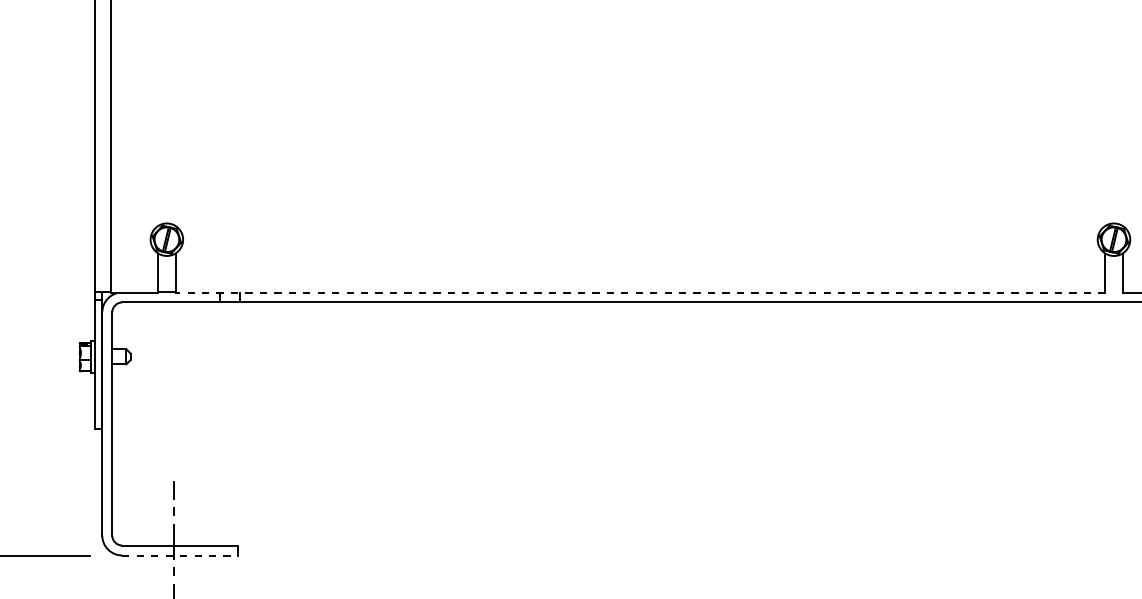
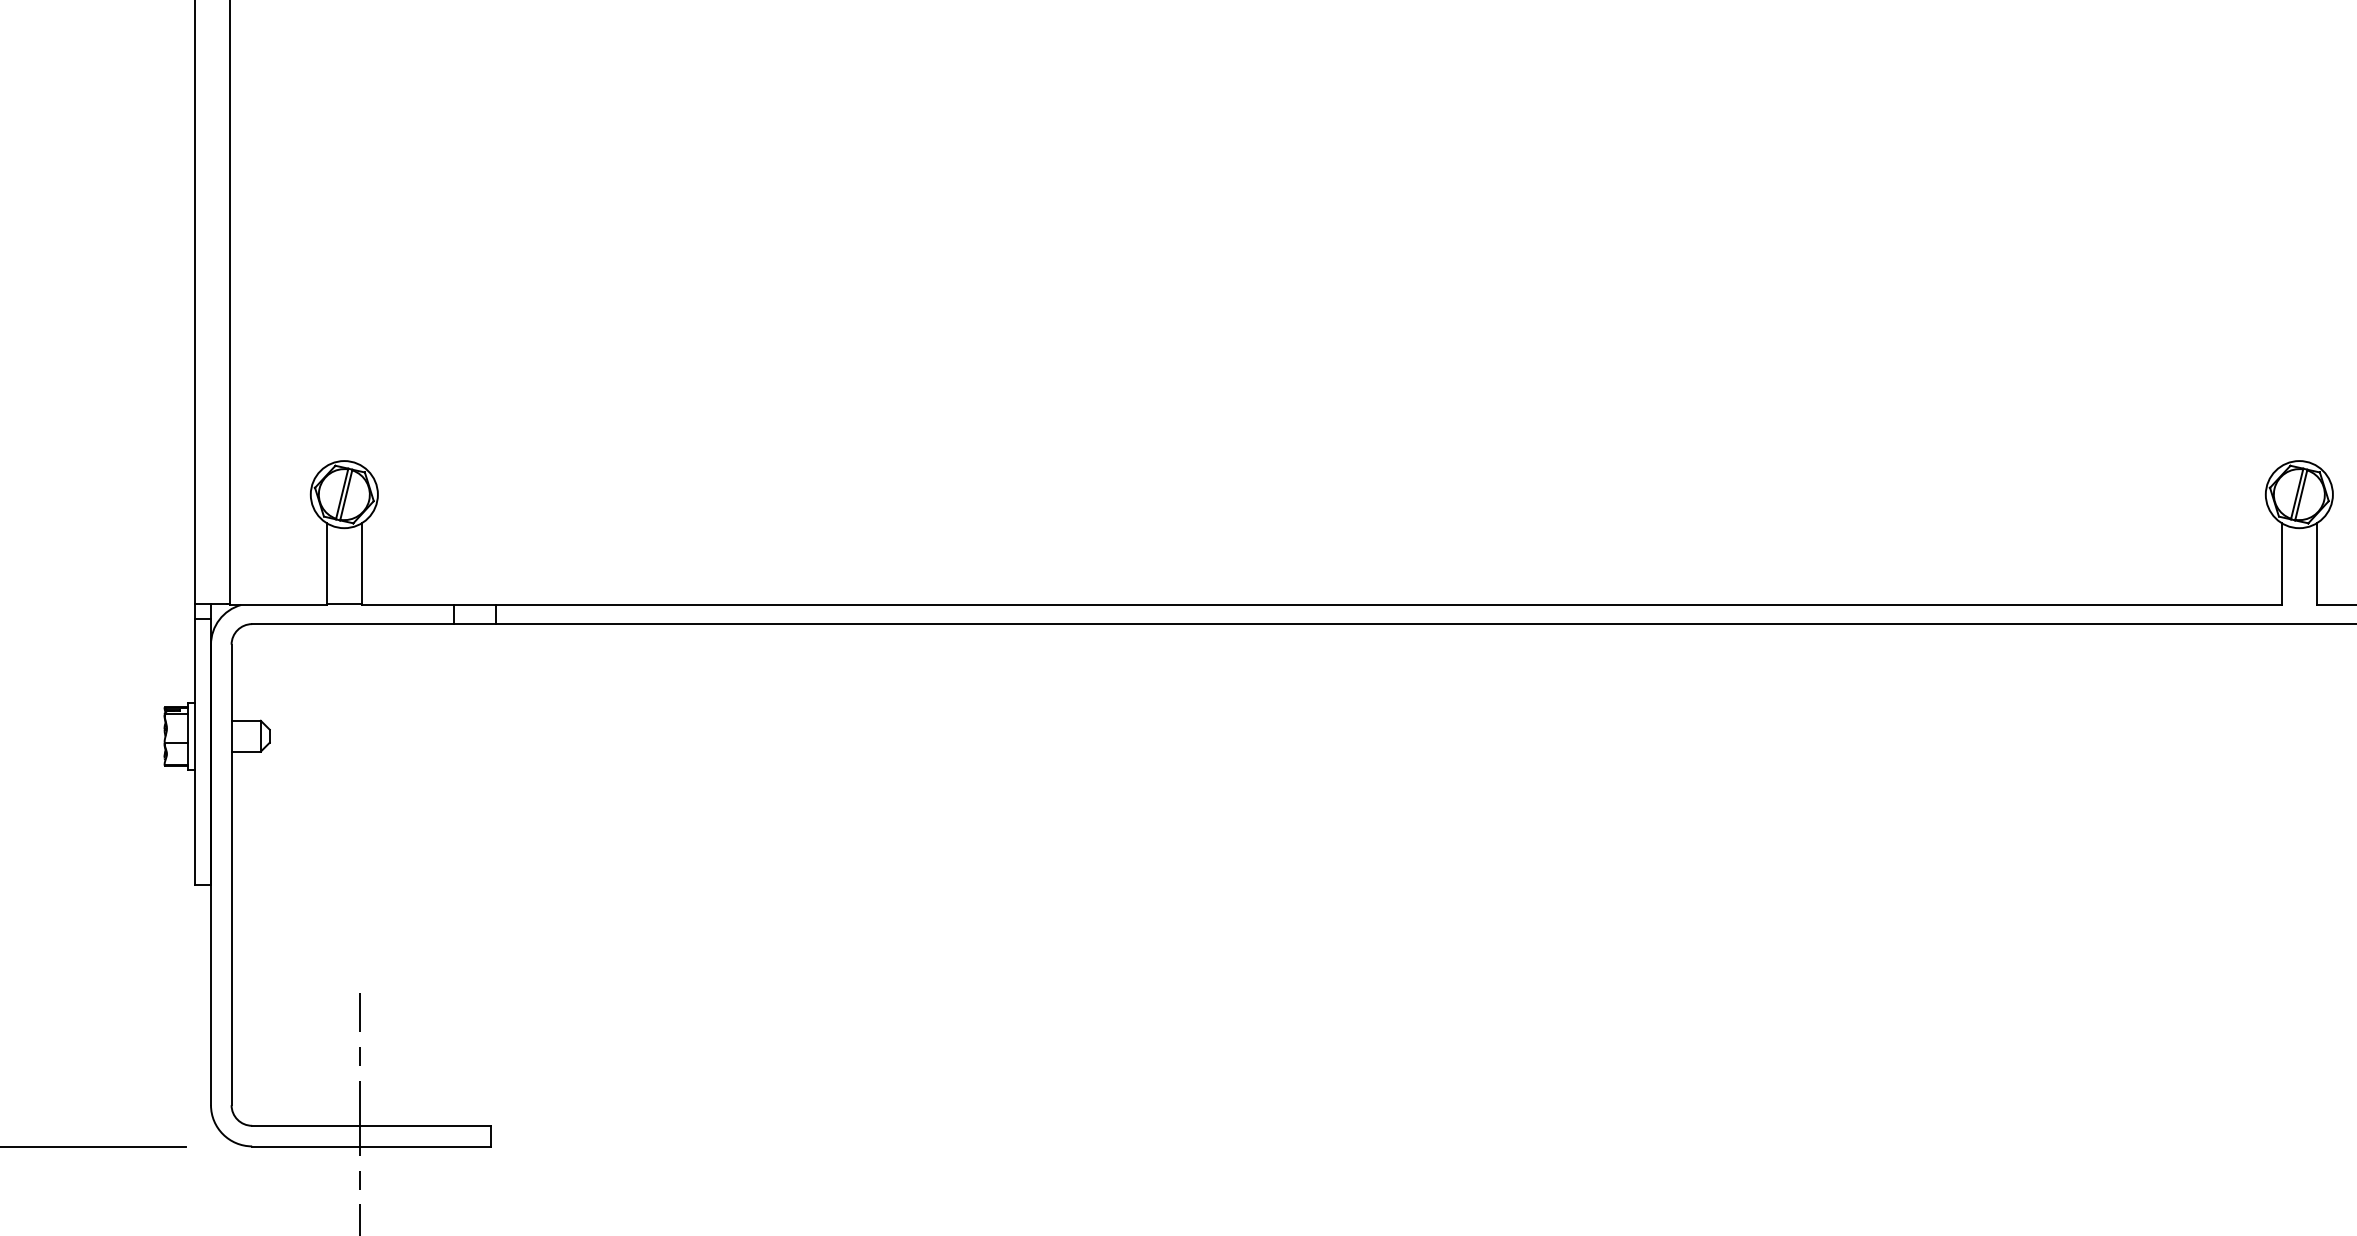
line: (640, 293) -> (1321, 605), dashed -> solid
line: (180, 555) -> (372, 1146), dashed -> solid

